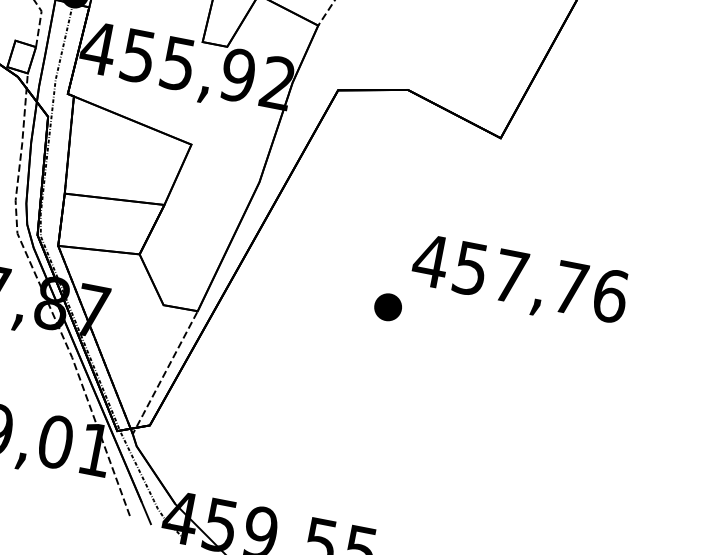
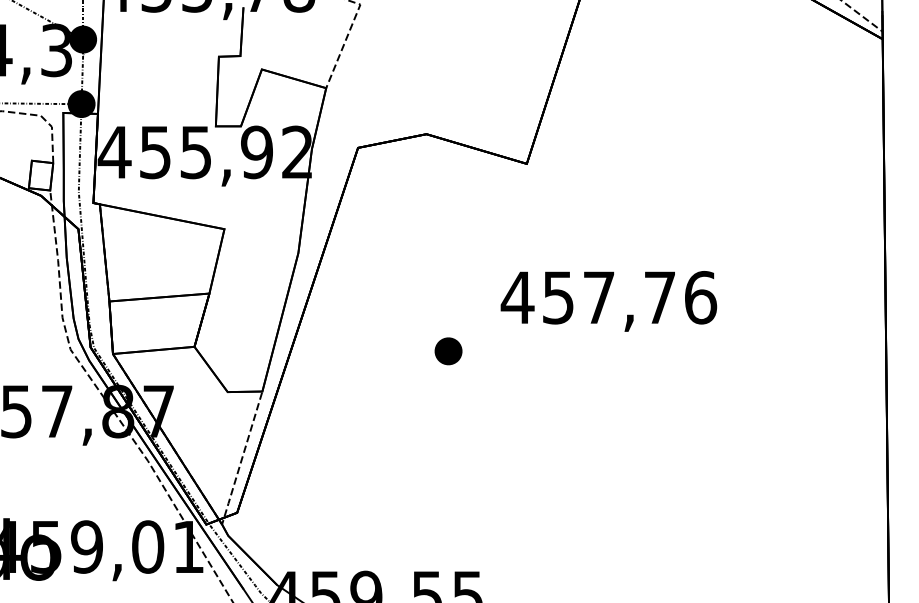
text: (519, 282) -> (608, 301), moved

